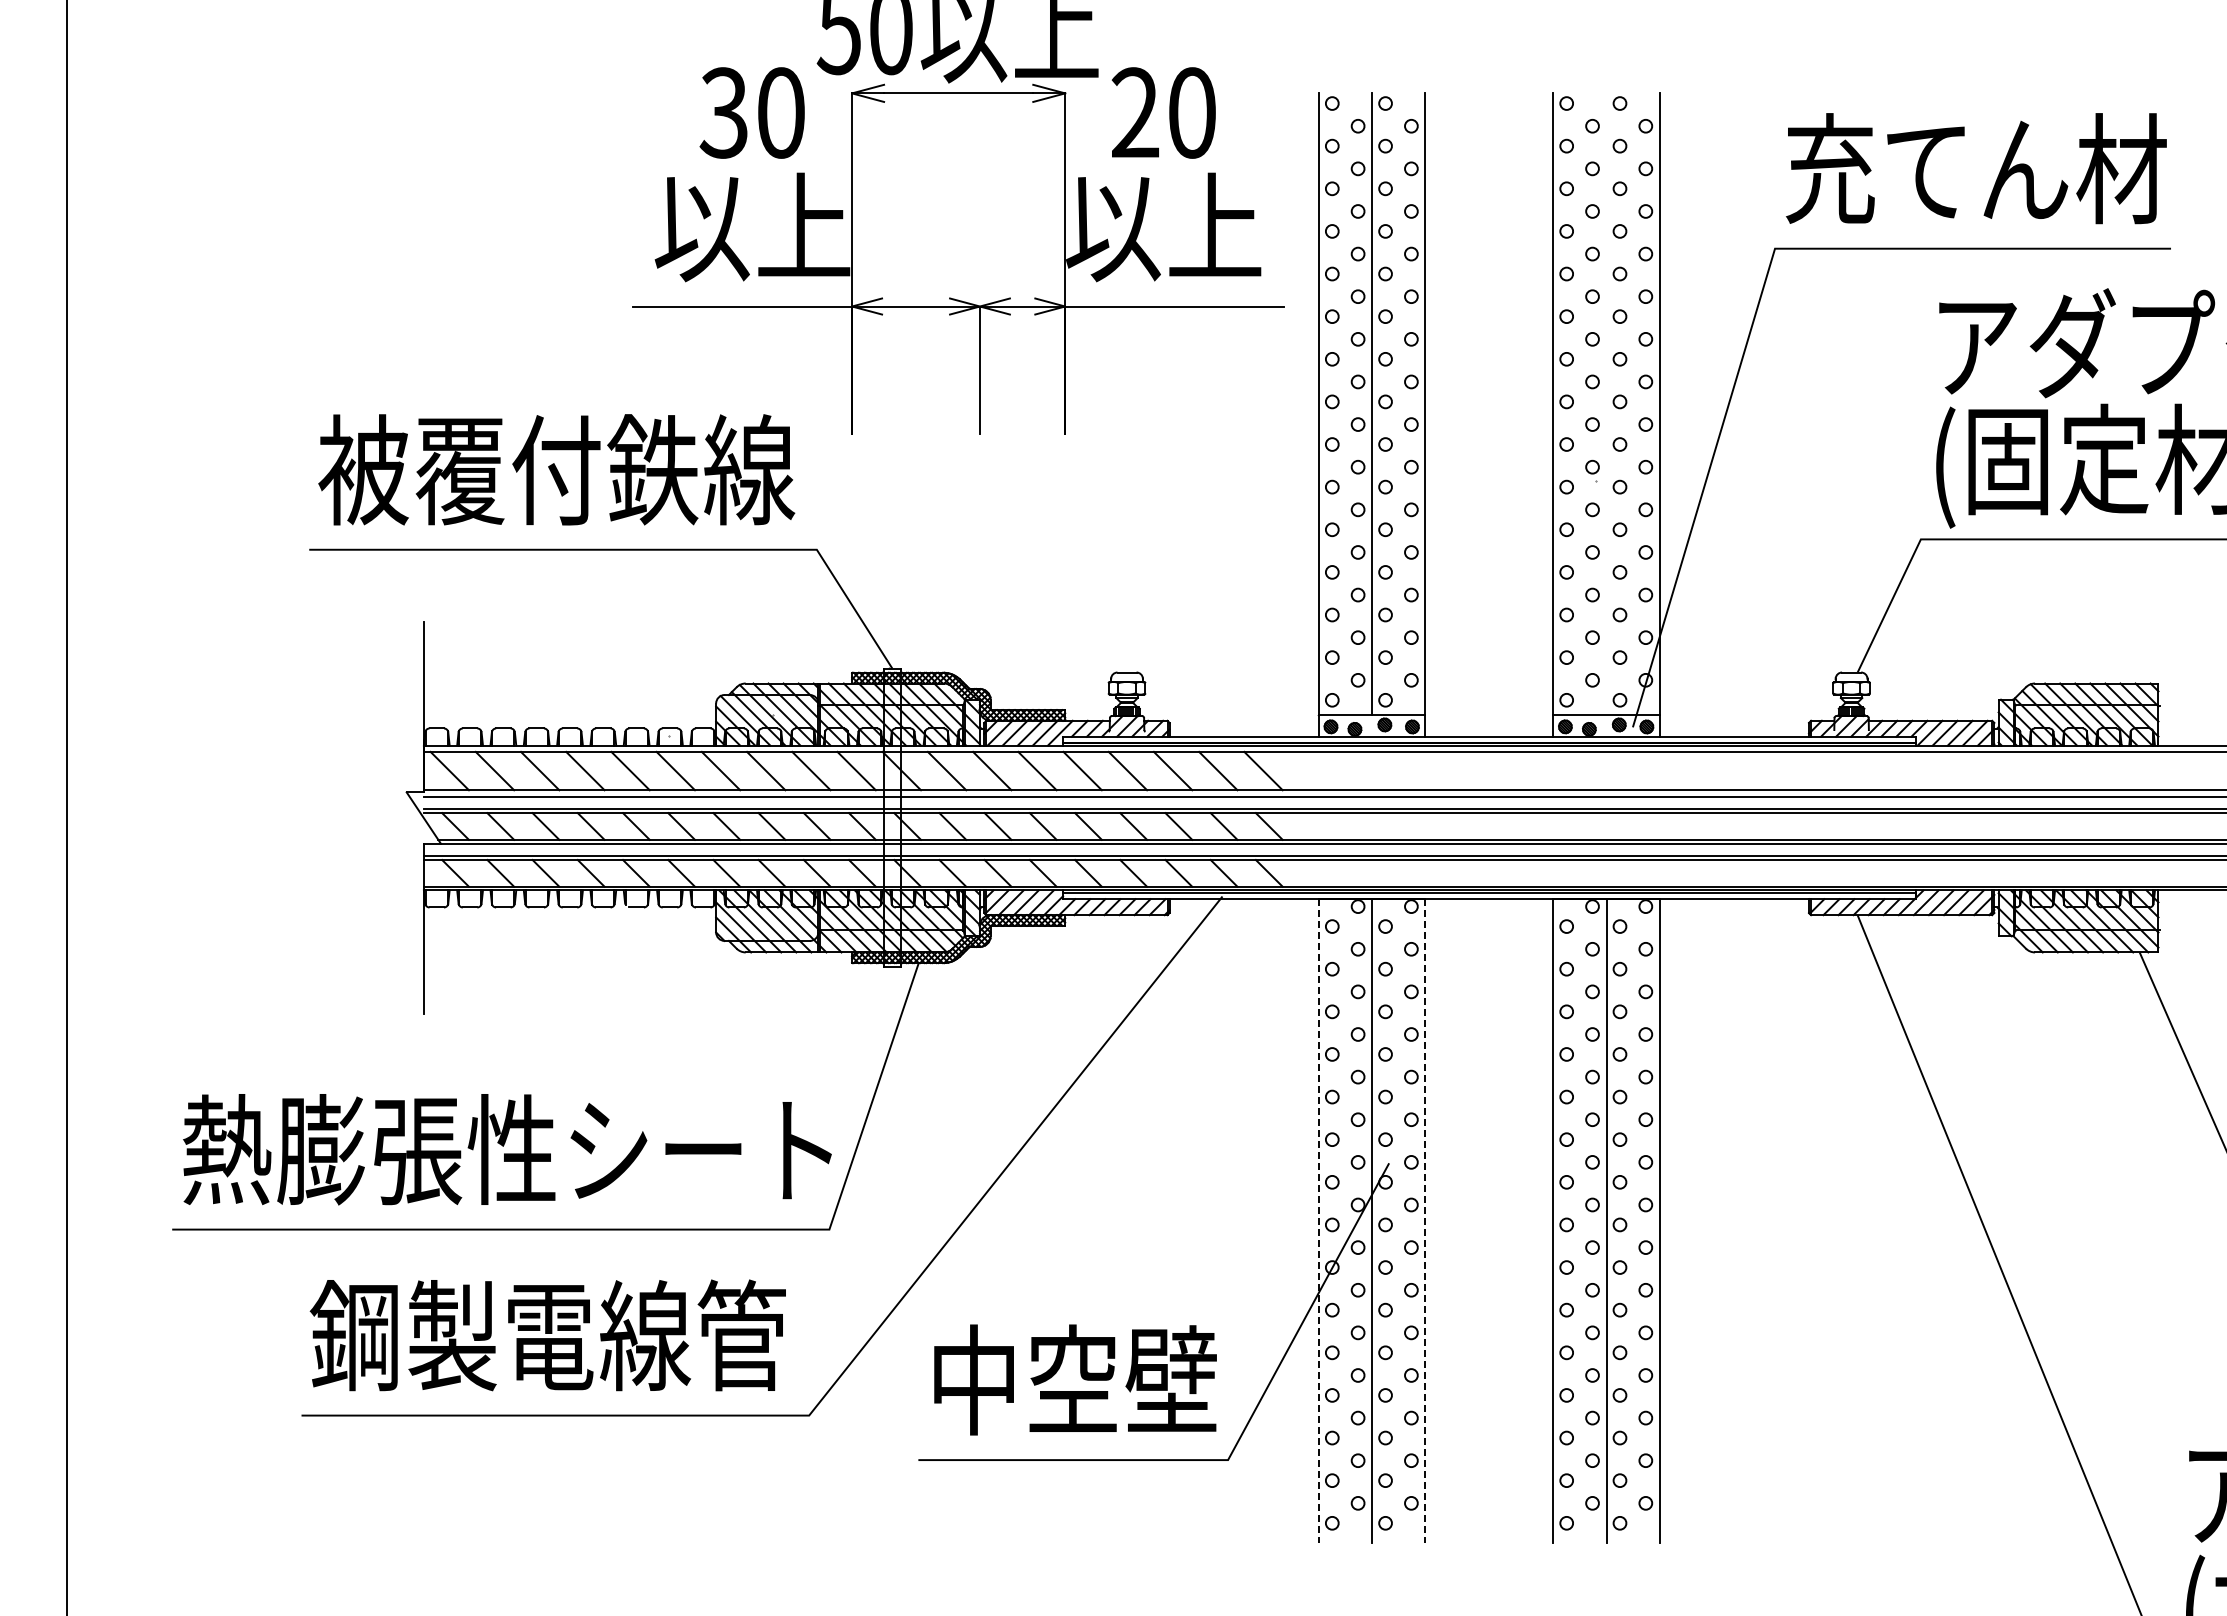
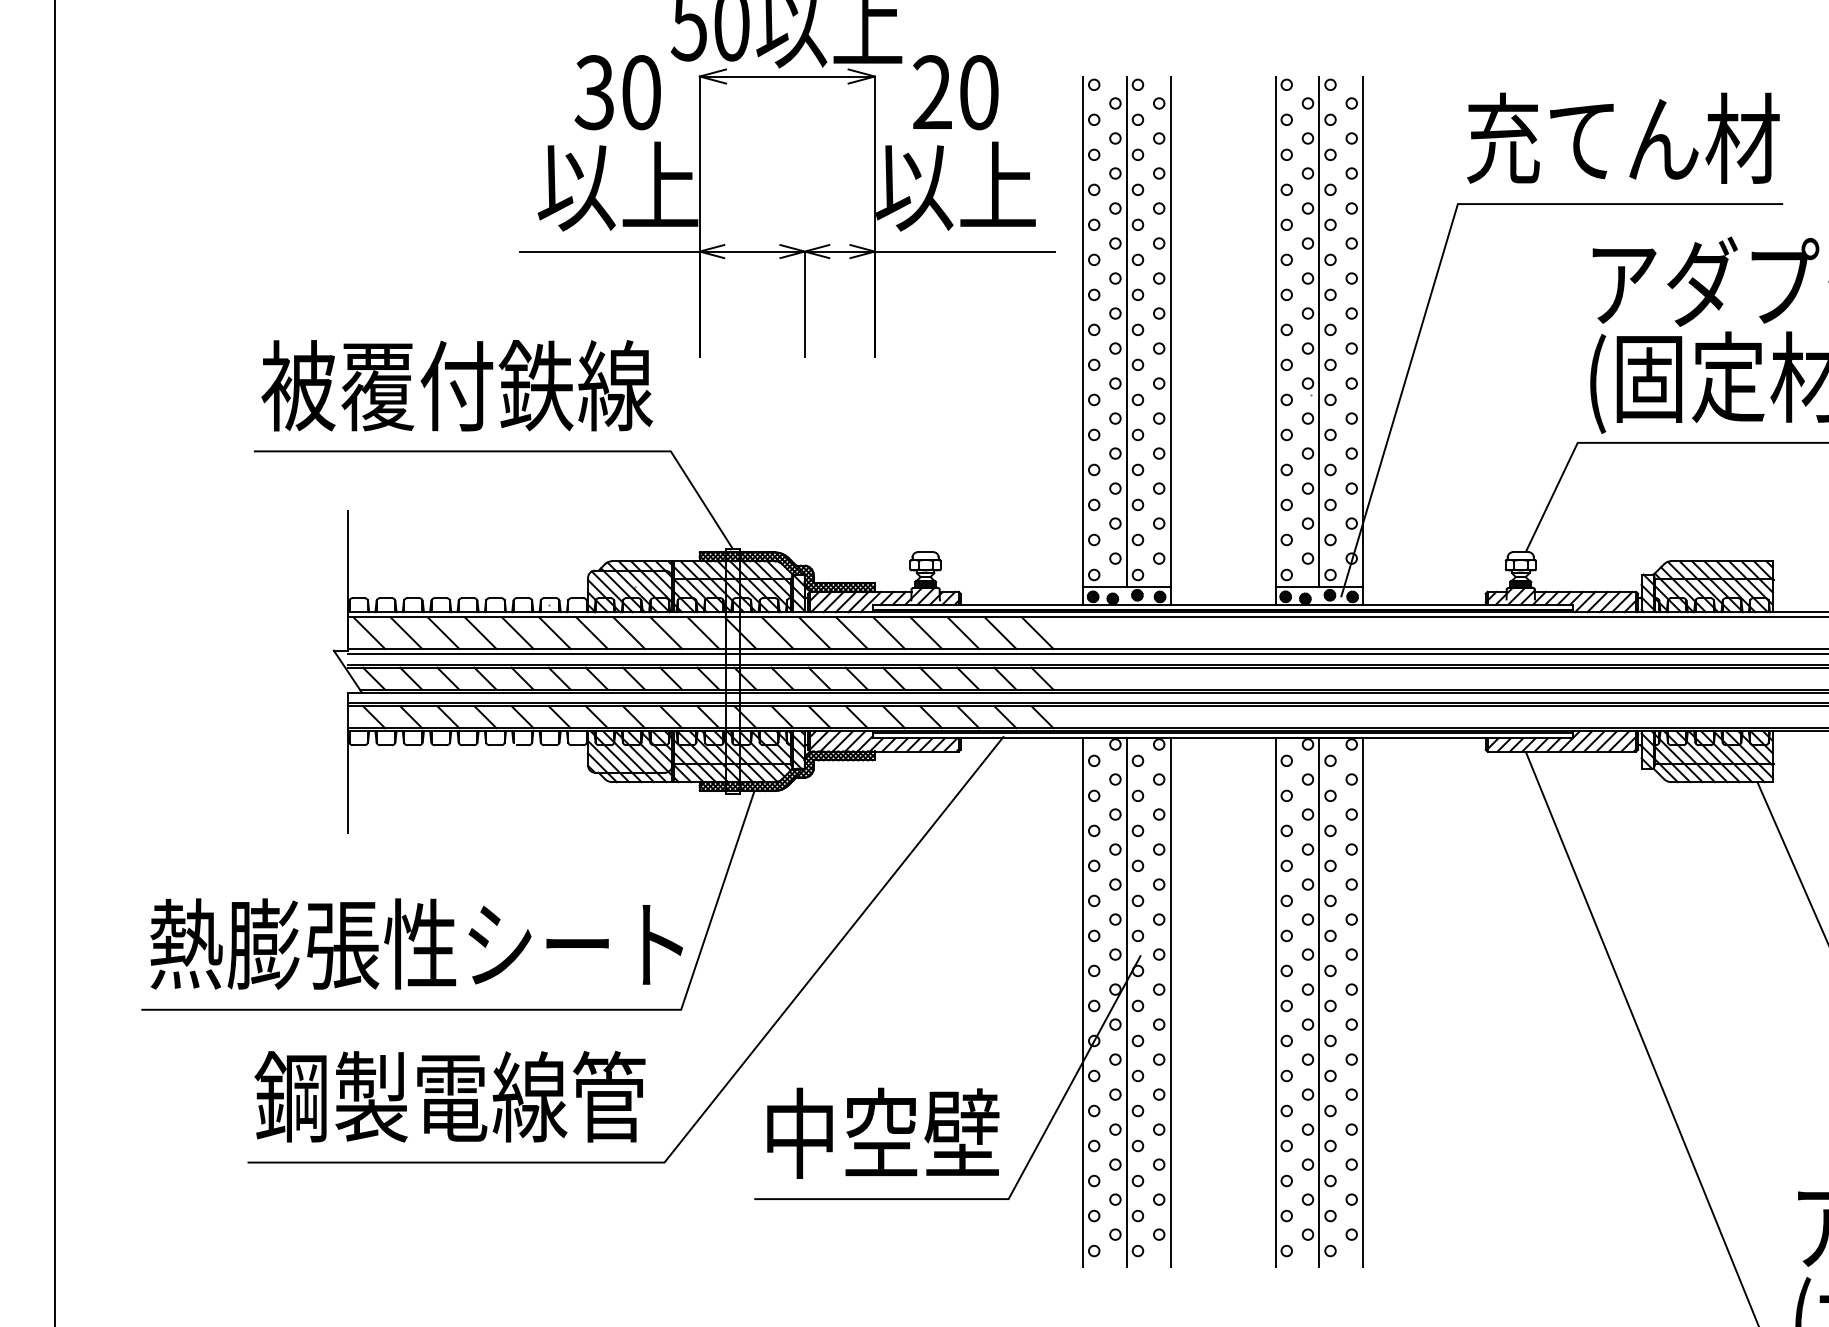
line: (1606, 404) -> (1319, 332), added
line: (1318, 1220) -> (1082, 1002), dashed -> solid
line: (1425, 1220) -> (1170, 1002), dashed -> solid

